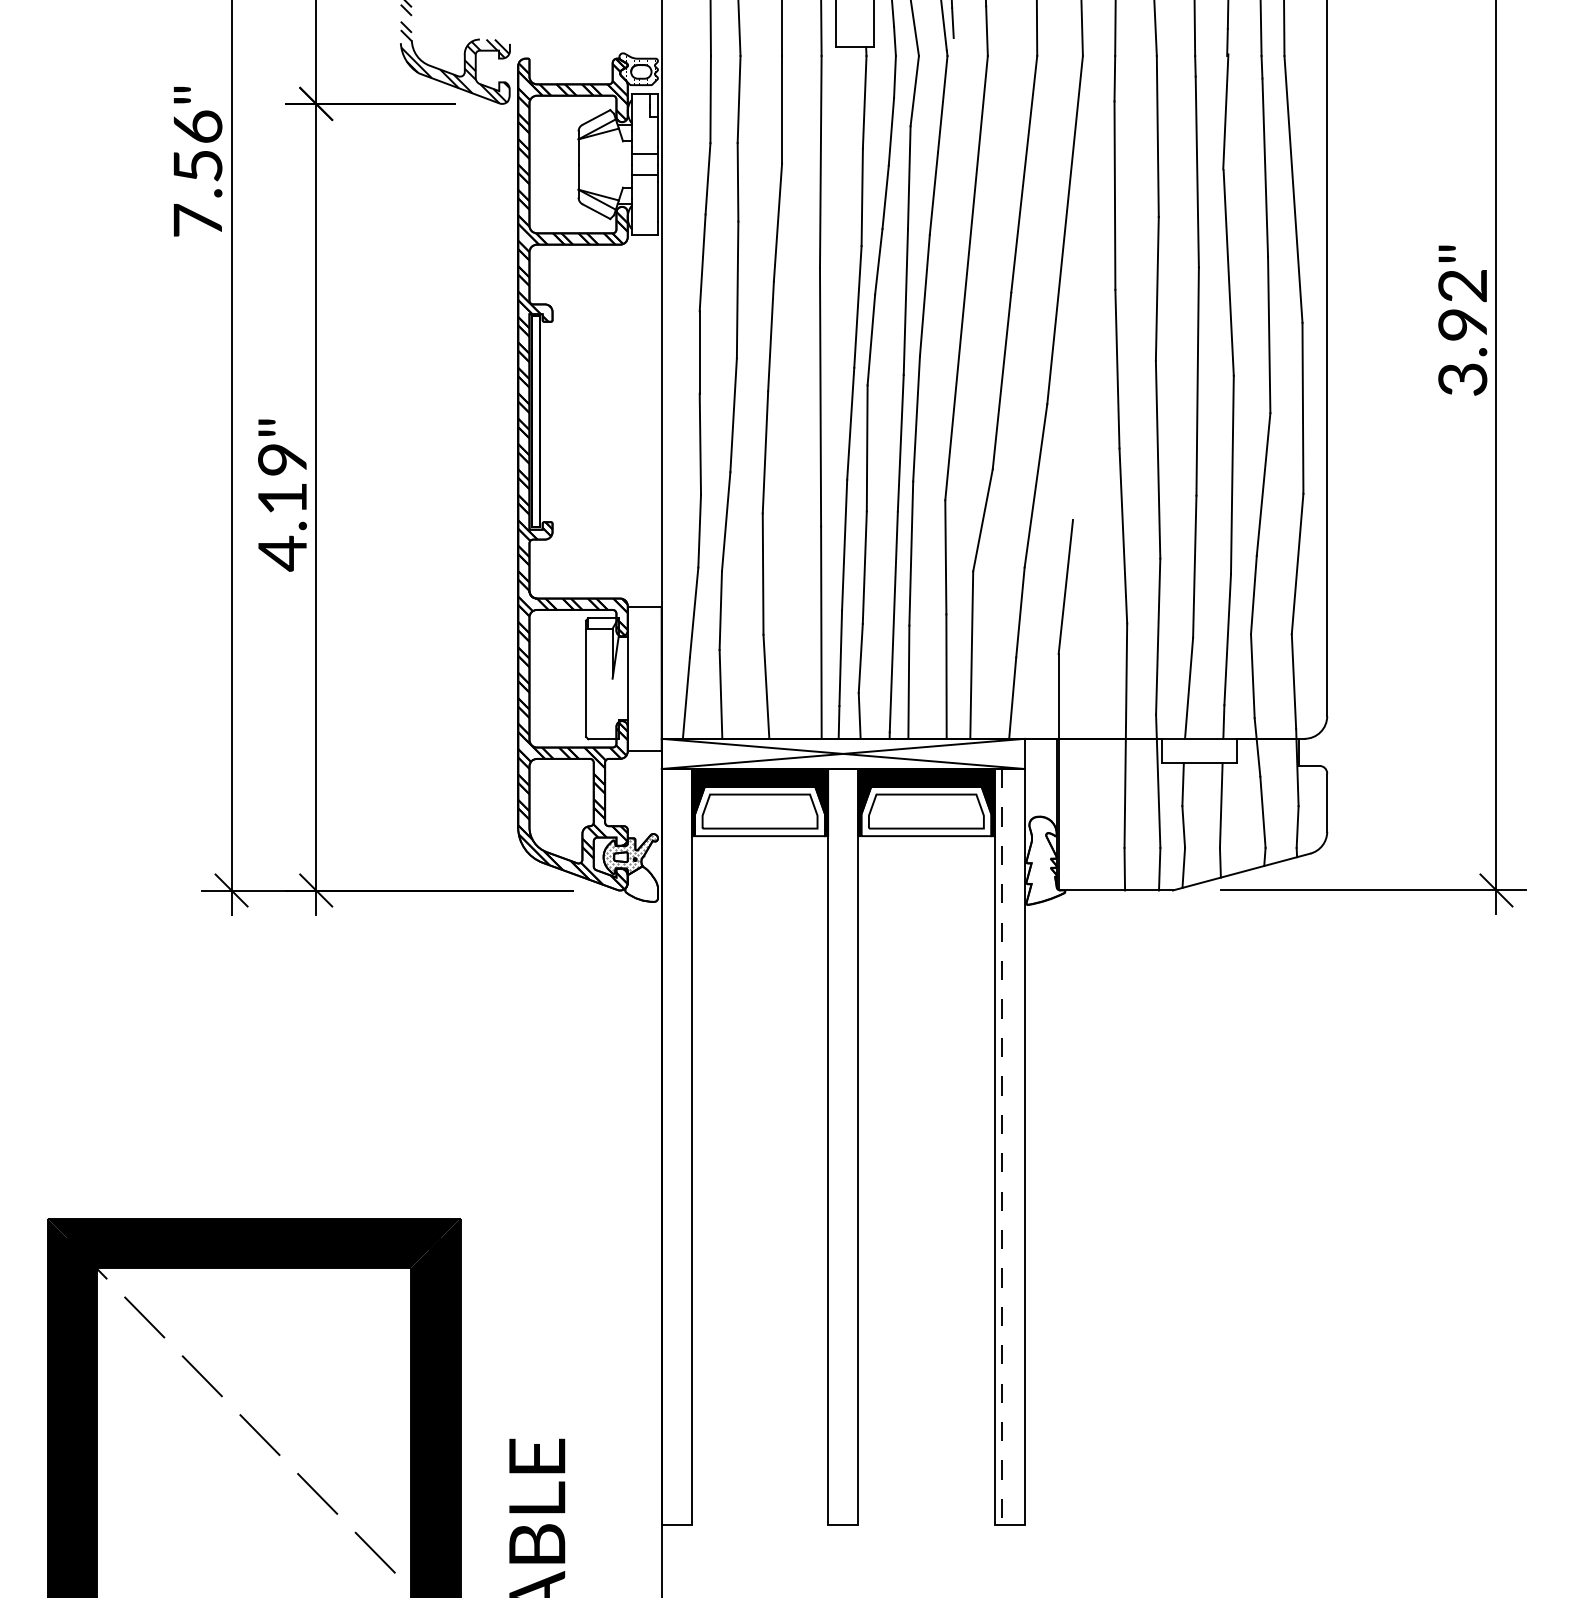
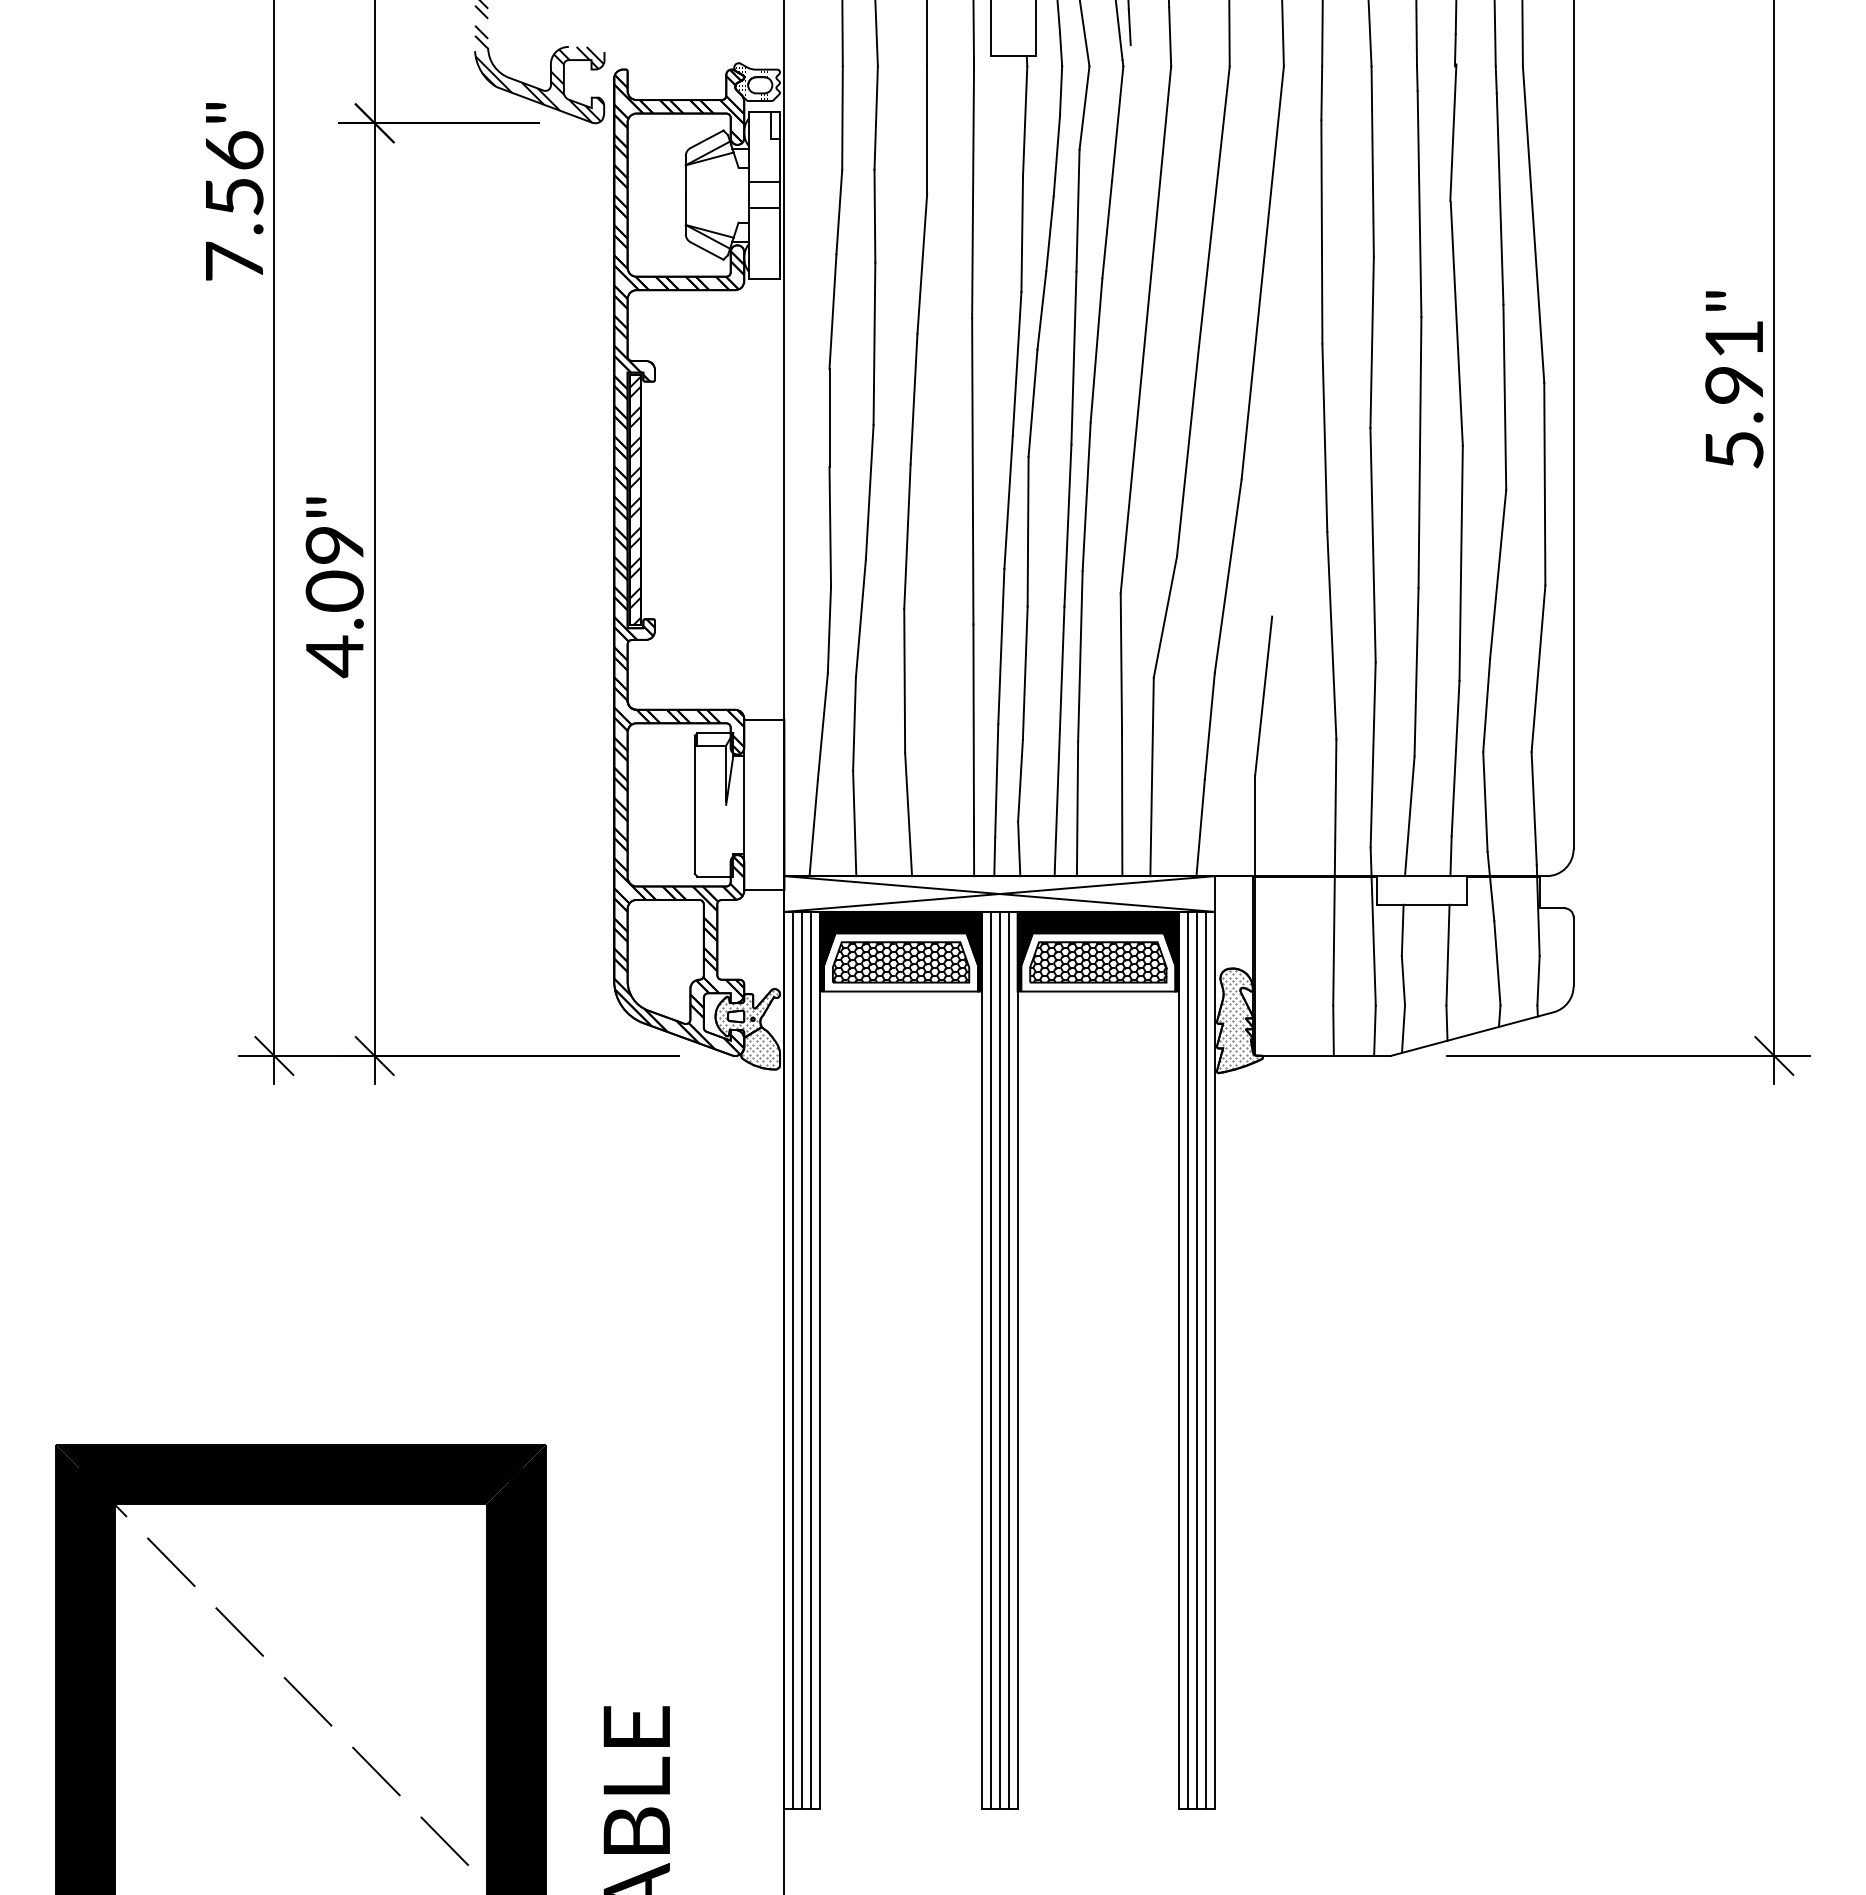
text: (1462, 332) -> (1734, 394), 3.92" -> 5.91"
hatch: (536, 422) -> (635, 500), added
text: (282, 497) -> (334, 590), 4.19" -> 4.09"
hatch: (759, 811) -> (900, 962), added
hatch: (926, 811) -> (1098, 962), added
hatch: (1043, 860) -> (1237, 1020), added
hatch: (640, 885) -> (759, 1049), added
line: (669, 1146) -> (793, 1359), added
line: (676, 1146) -> (802, 1359), added
line: (684, 1146) -> (811, 1359), added
line: (835, 1146) -> (990, 1359), added
line: (843, 1146) -> (999, 1359), added
line: (850, 1146) -> (1008, 1359), added
line: (1009, 1146) -> (1196, 1359), added
line: (1016, 1146) -> (1205, 1359), added
line: (1002, 1147) -> (1188, 1360), dashed -> solid

